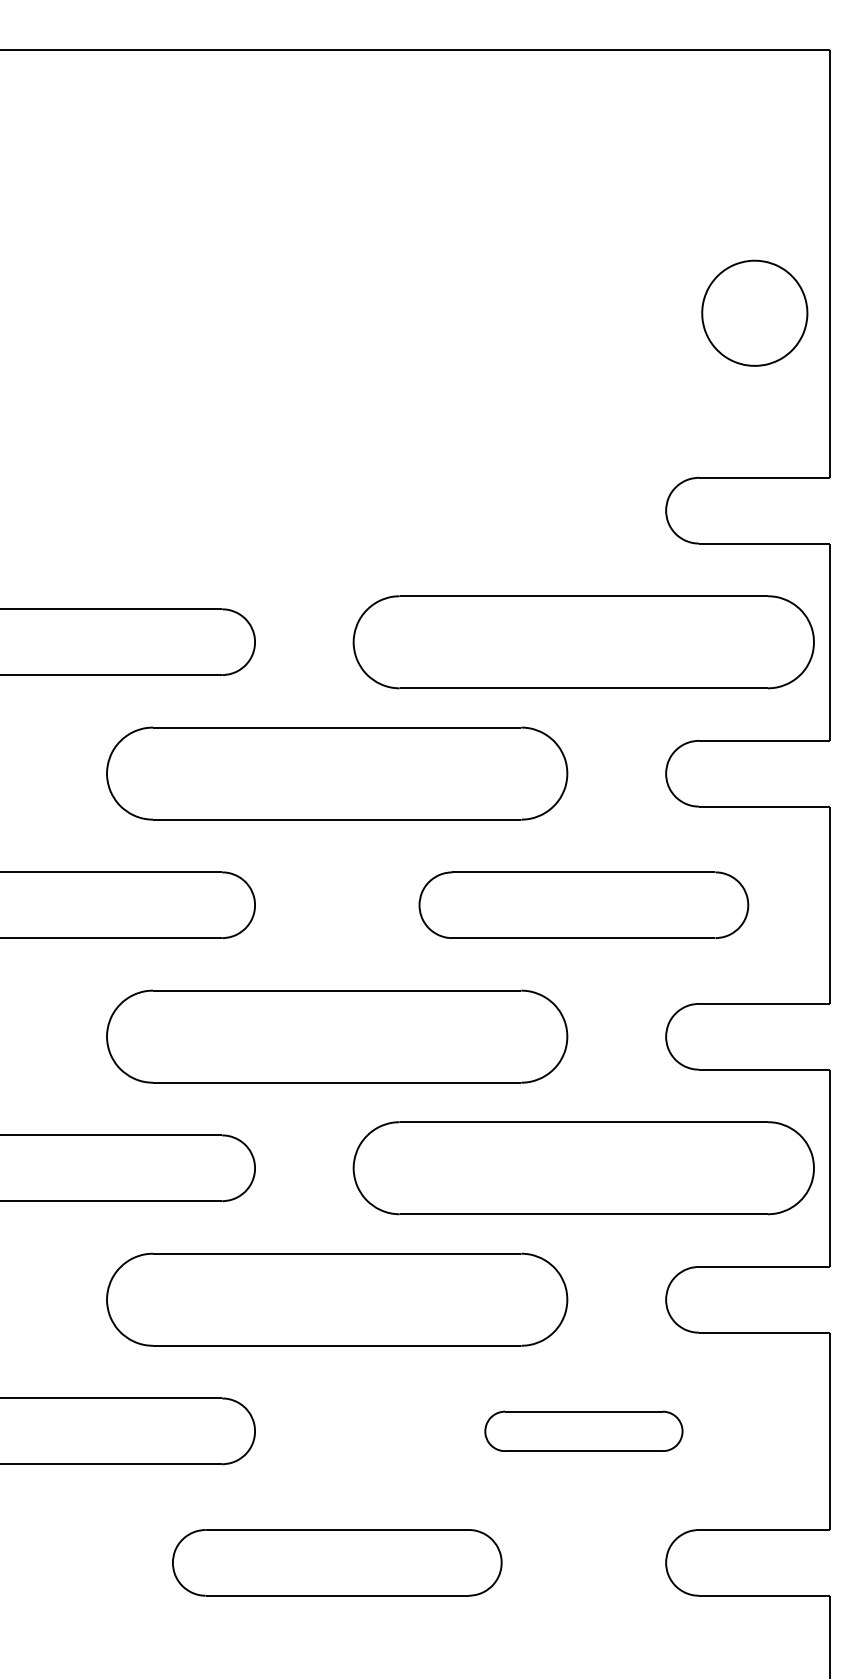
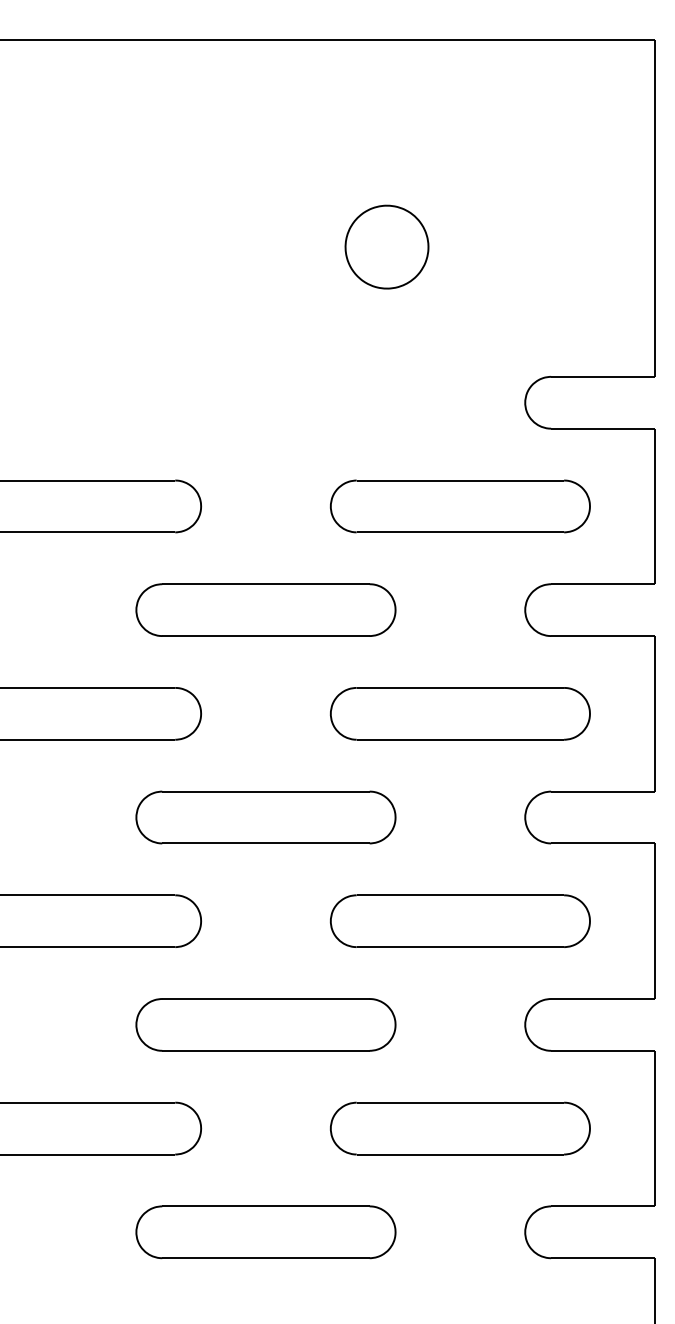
part: (754, 312) -> (386, 246), moved
part: (583, 641) -> (460, 505), size x0.71
part: (337, 773) -> (266, 609), size x0.71
part: (337, 1036) -> (266, 817), size x0.71
part: (583, 1168) -> (460, 921), size x0.71
part: (337, 1299) -> (266, 1024), size x0.71
part: (583, 1431) -> (460, 1128), size x1.67

